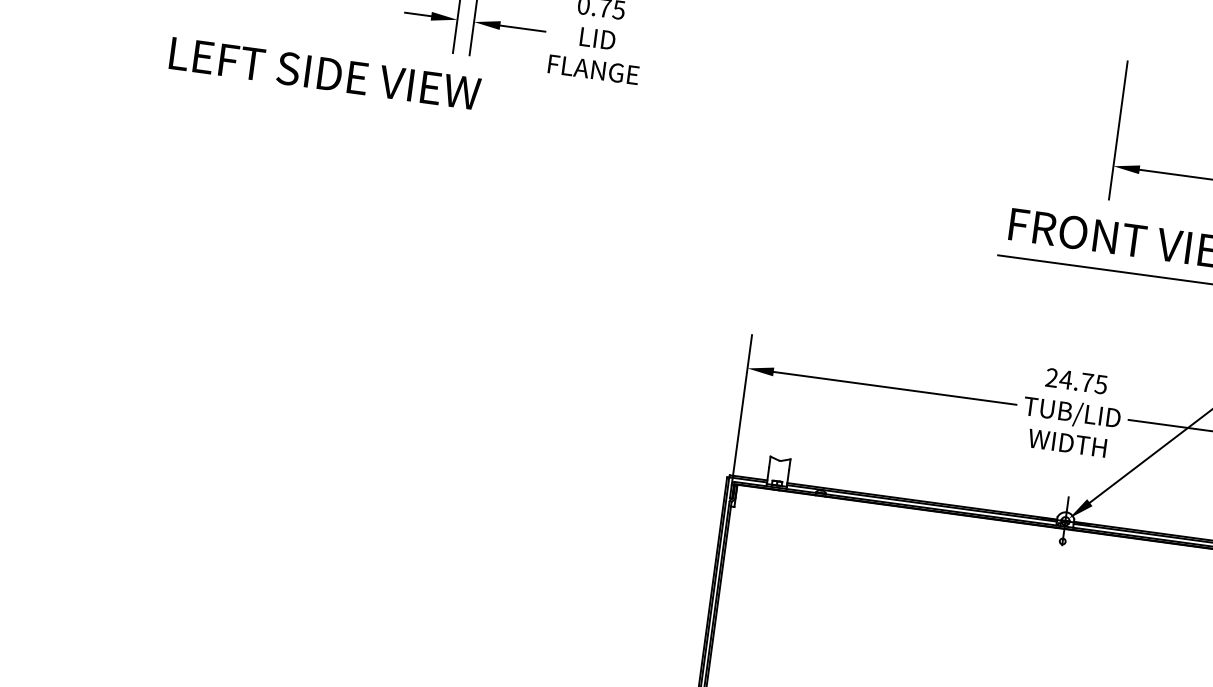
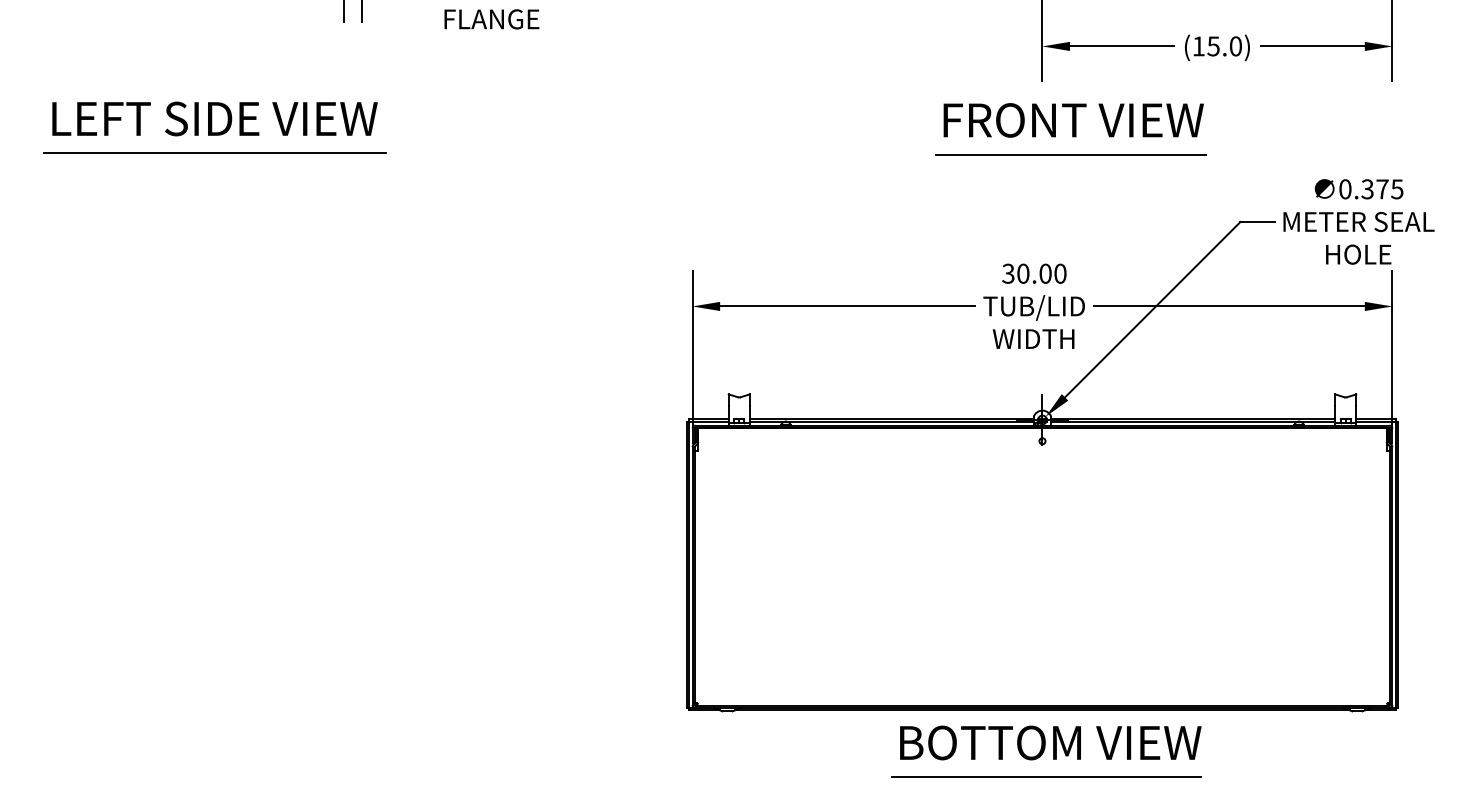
text: (324, 73) -> (214, 118), moved
line: (312, 160) -> (214, 152), added
text: (1076, 381) -> (1034, 273), 24.75 -> 30.00

